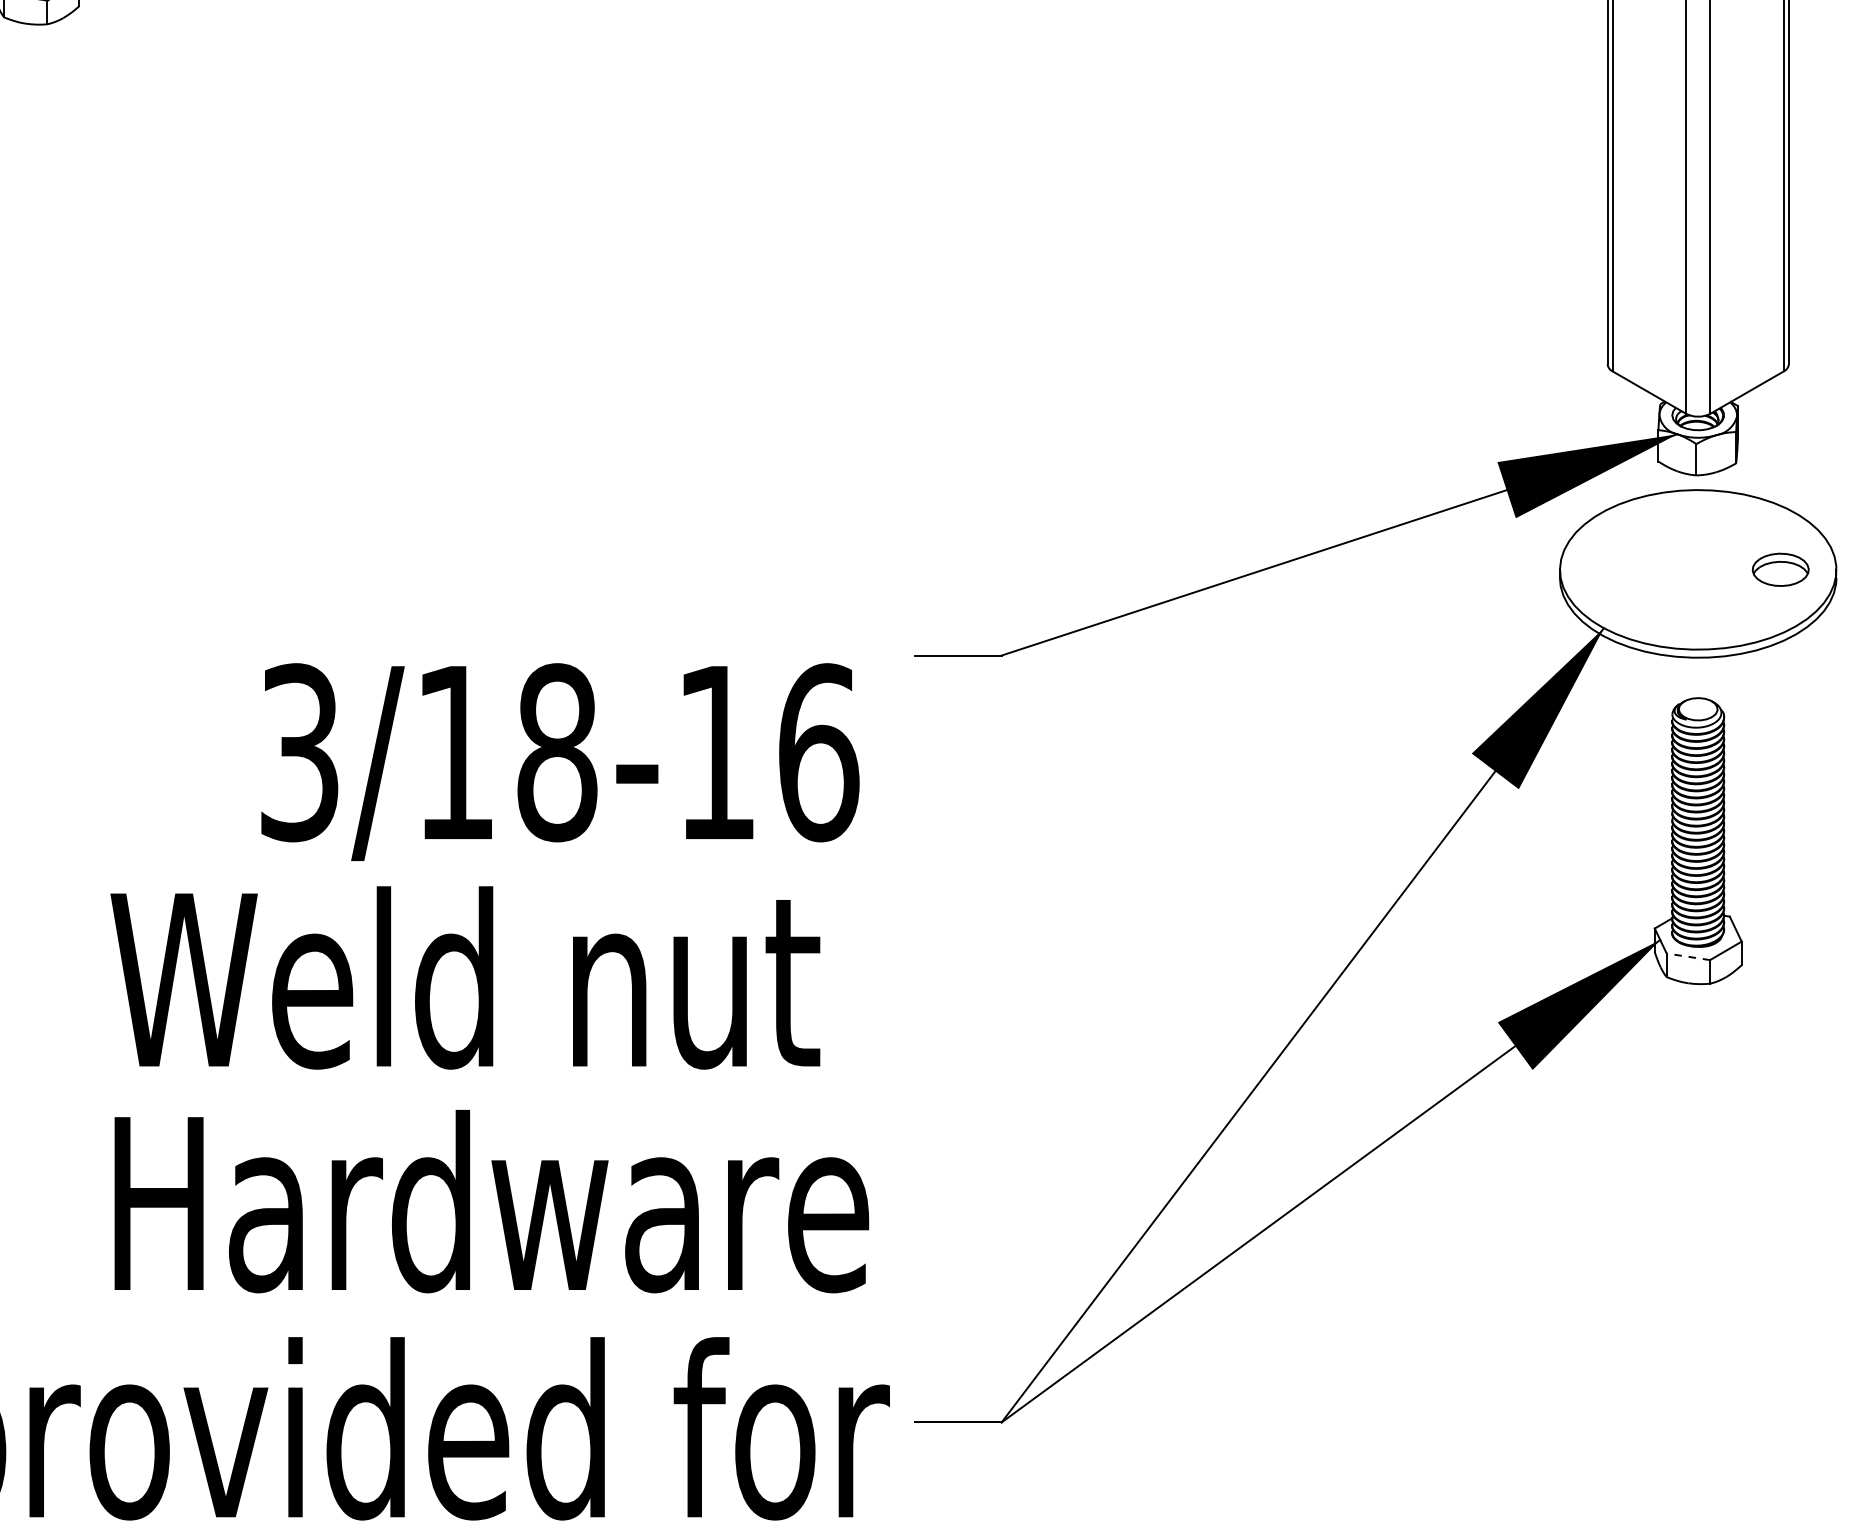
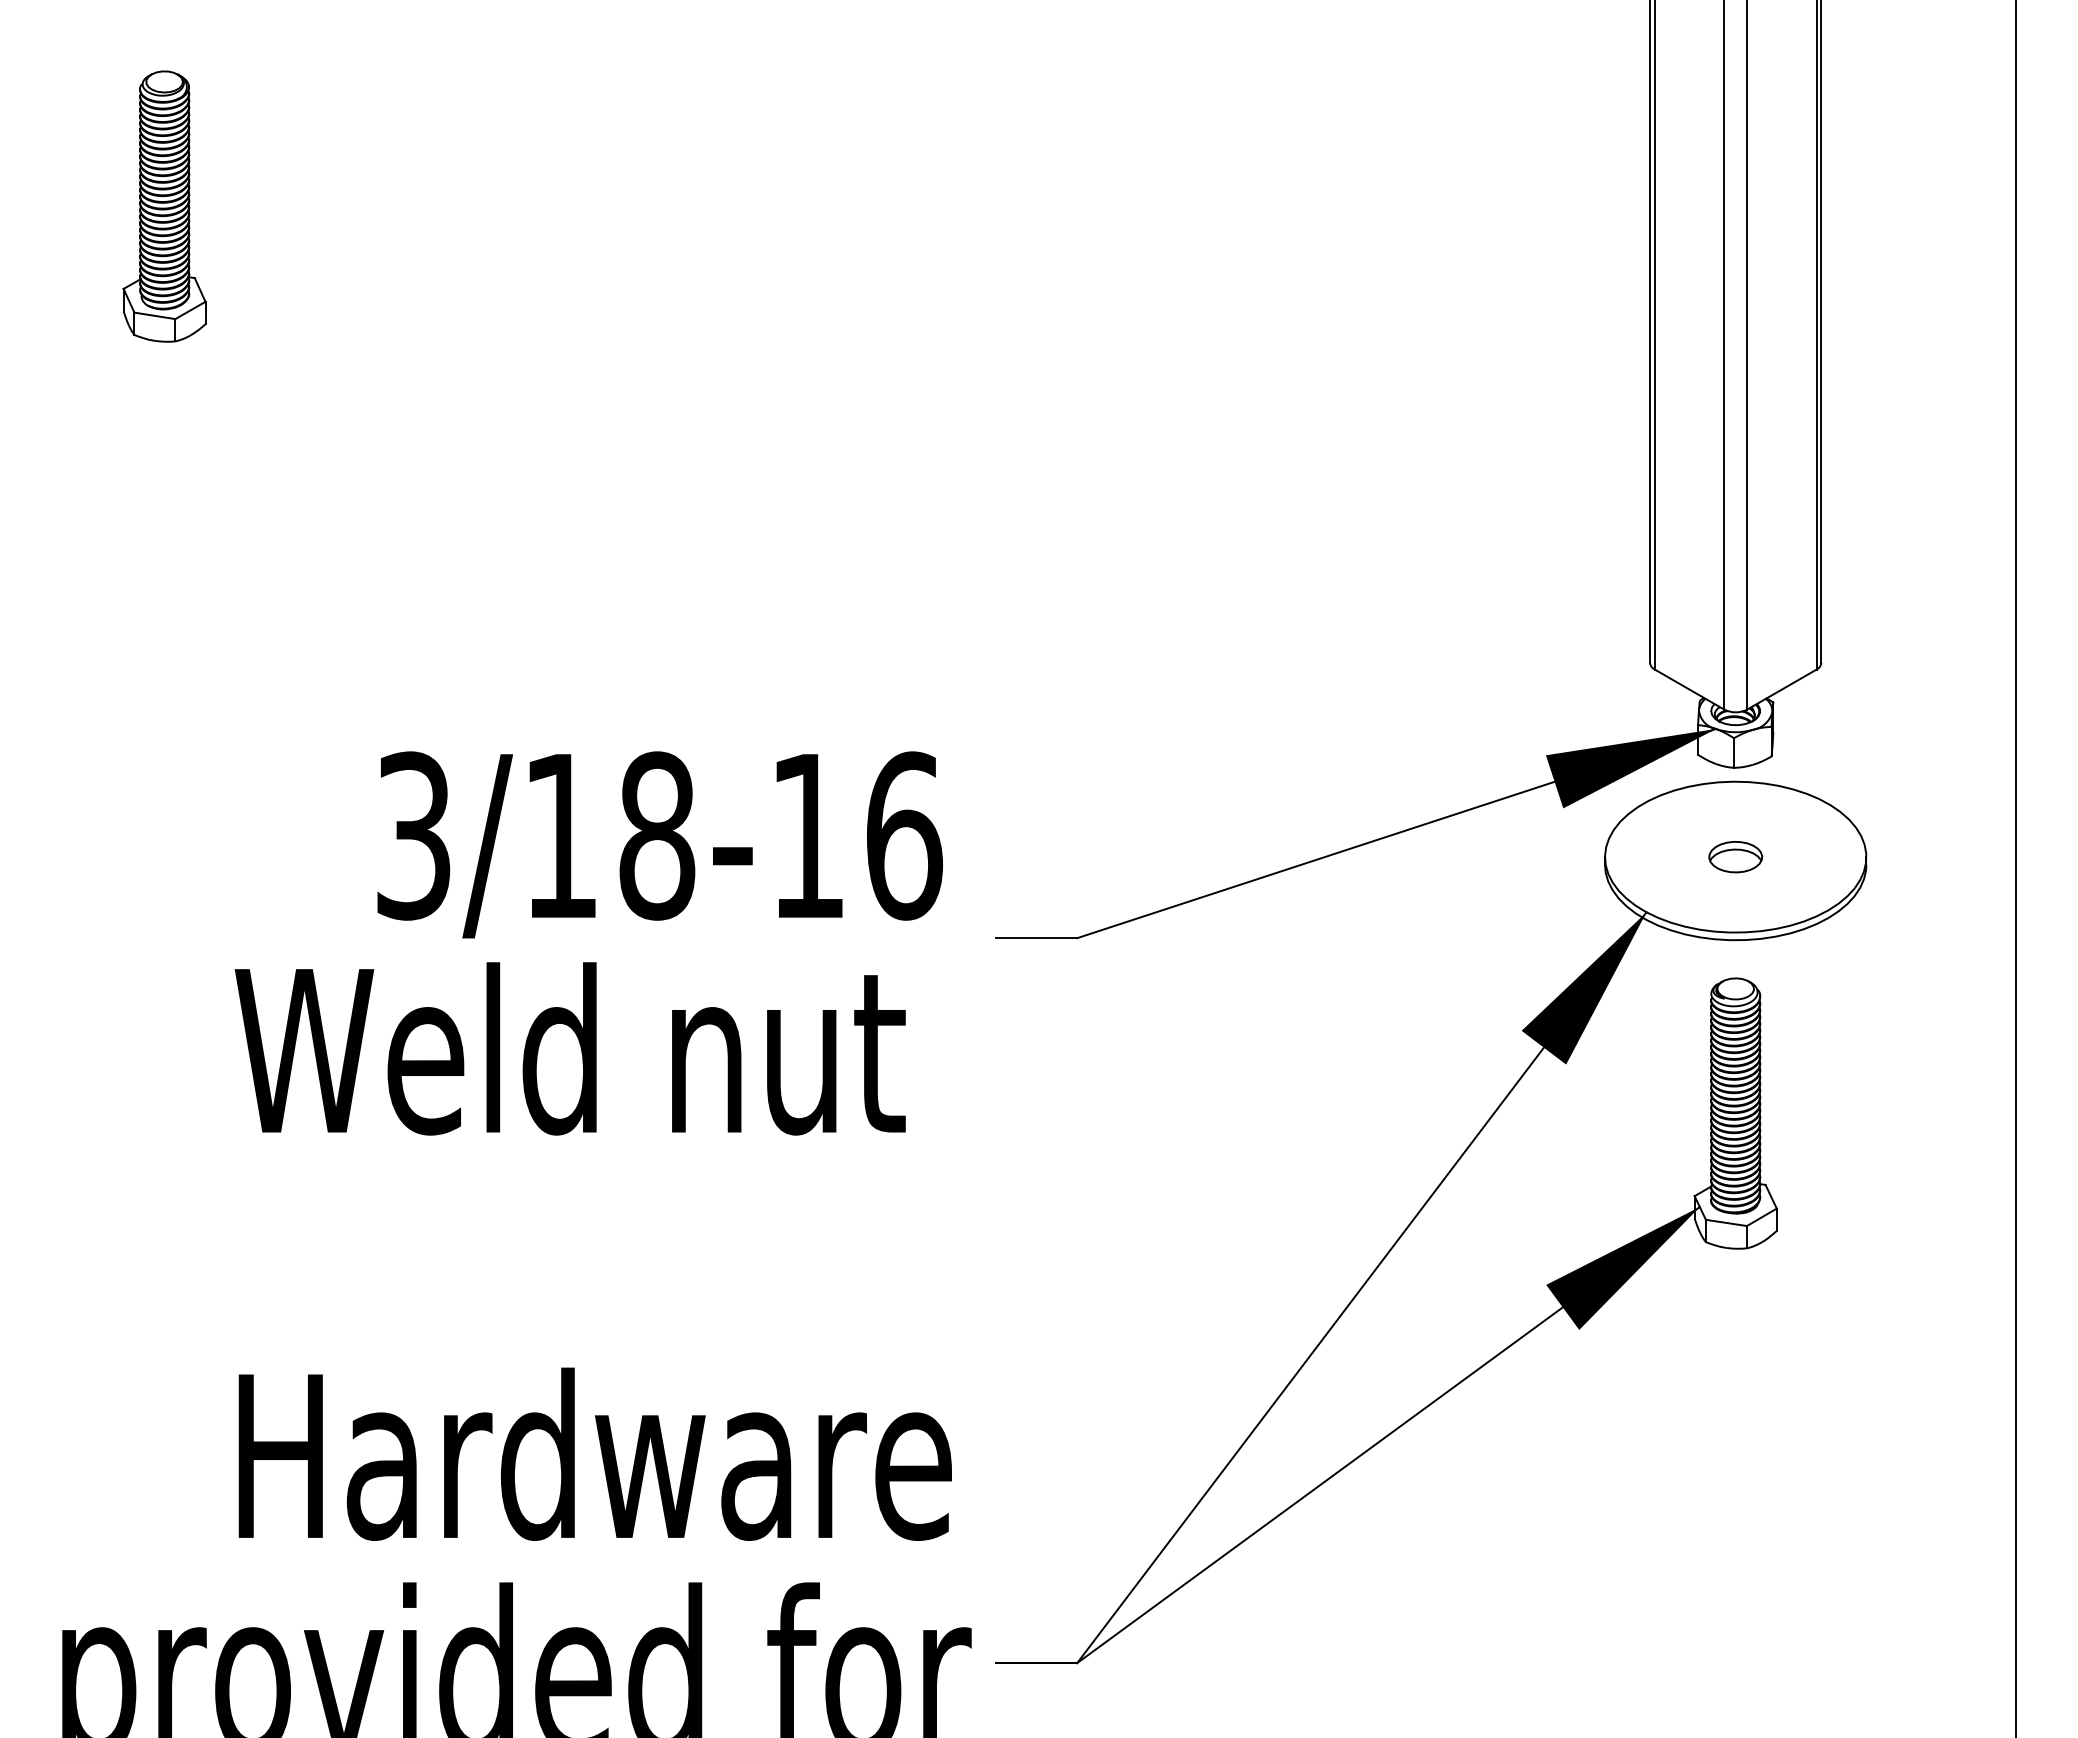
part: (1780, 570) -> (1735, 857), moved
text: (484, 866) -> (588, 943), moved
line: (1688, 956) -> (1726, 1222), dashed -> solid

